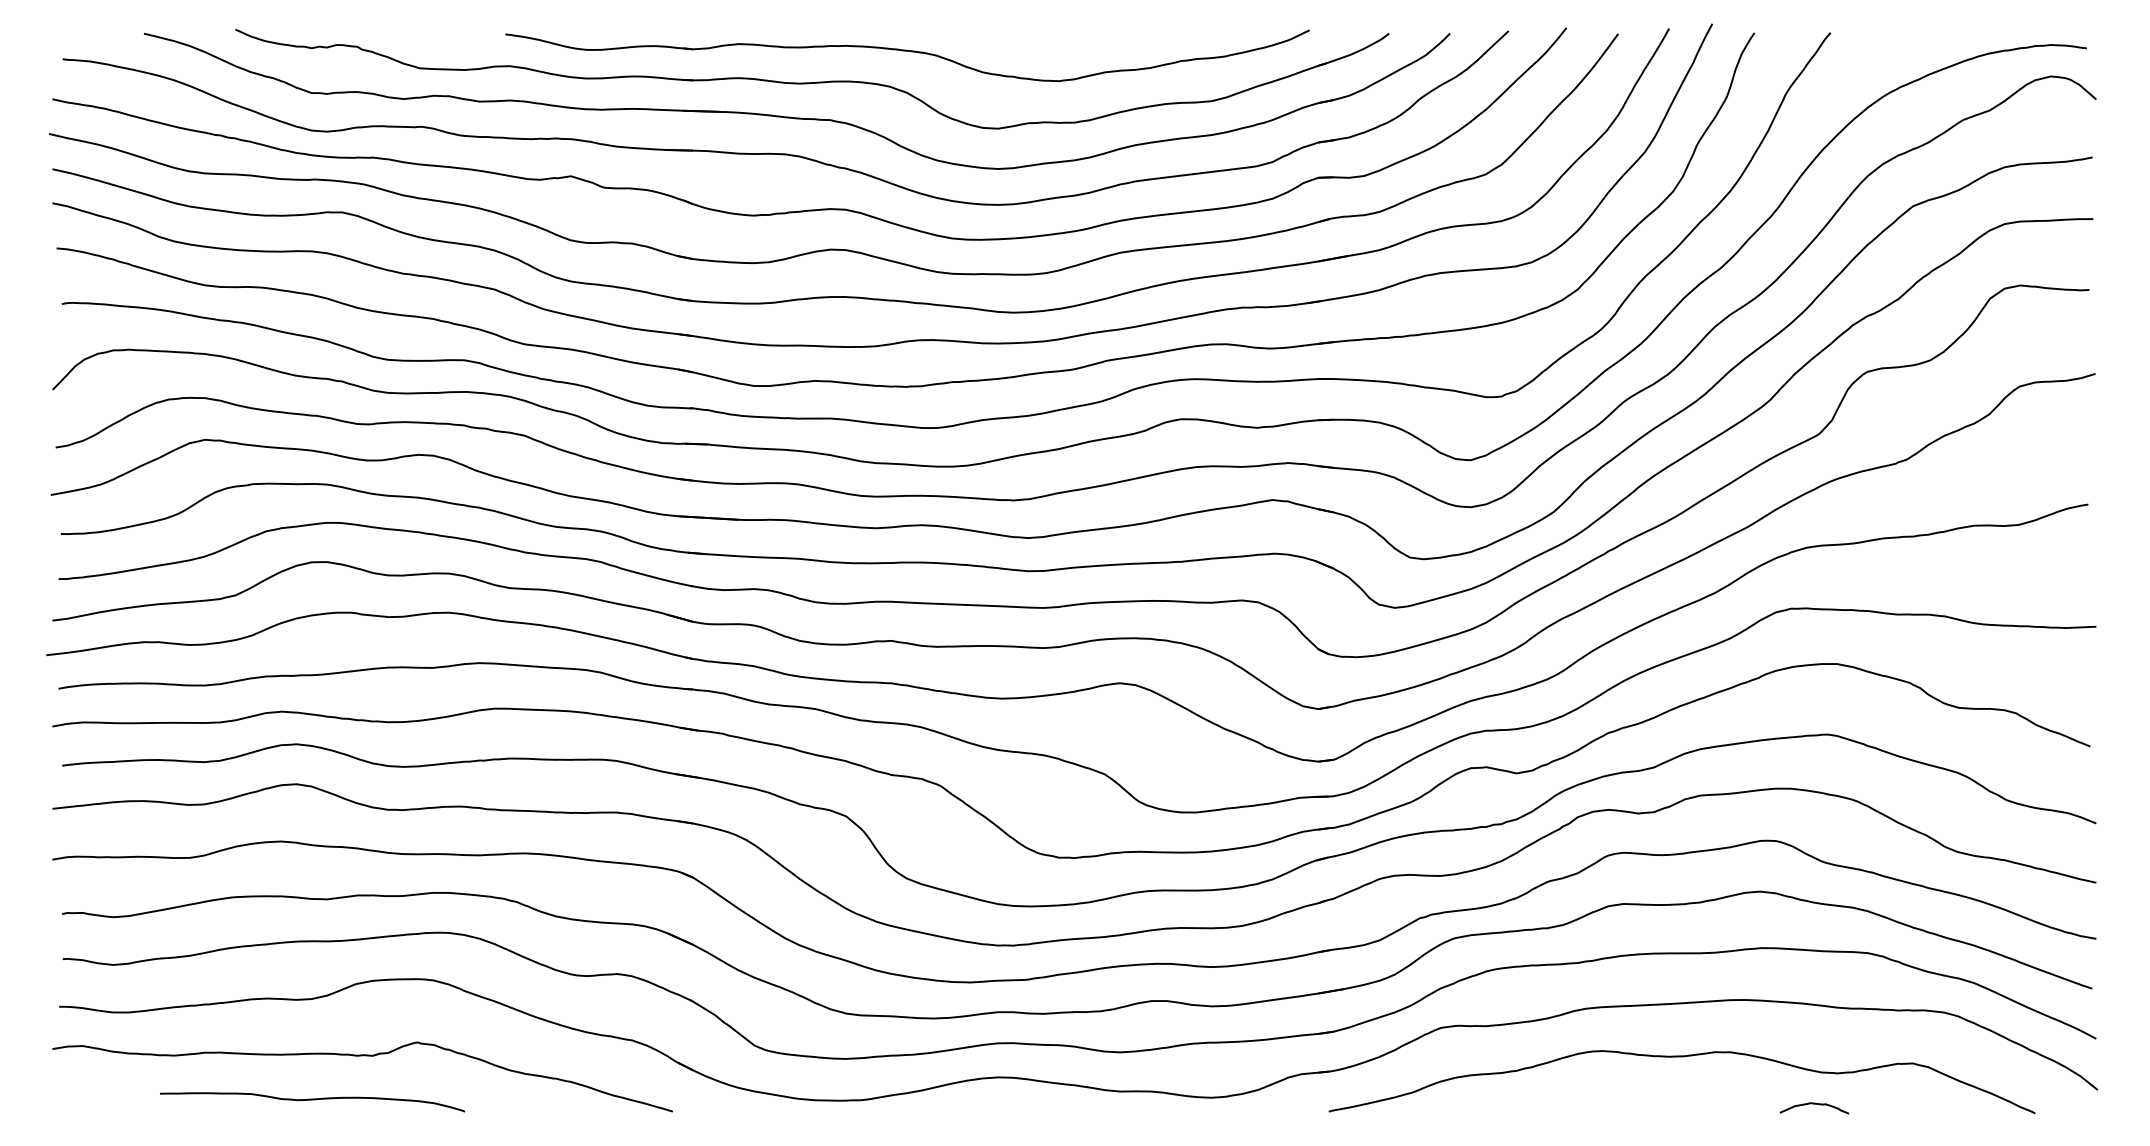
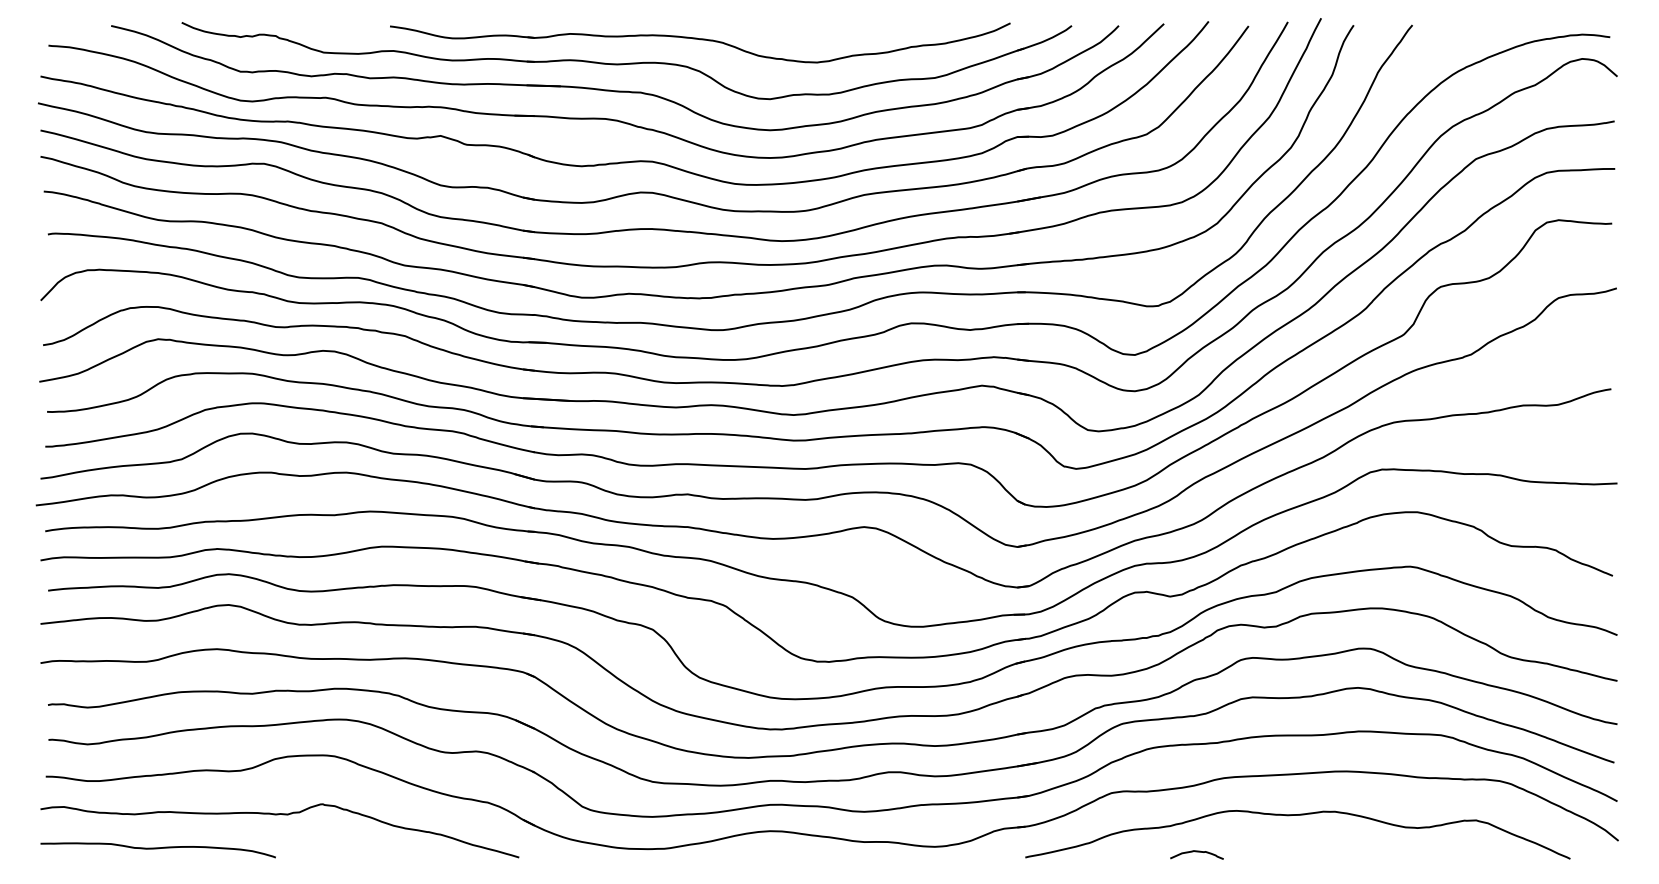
curve: (311, 1101) -> (157, 849), moved
curve: (1813, 1105) -> (1196, 852), moved

